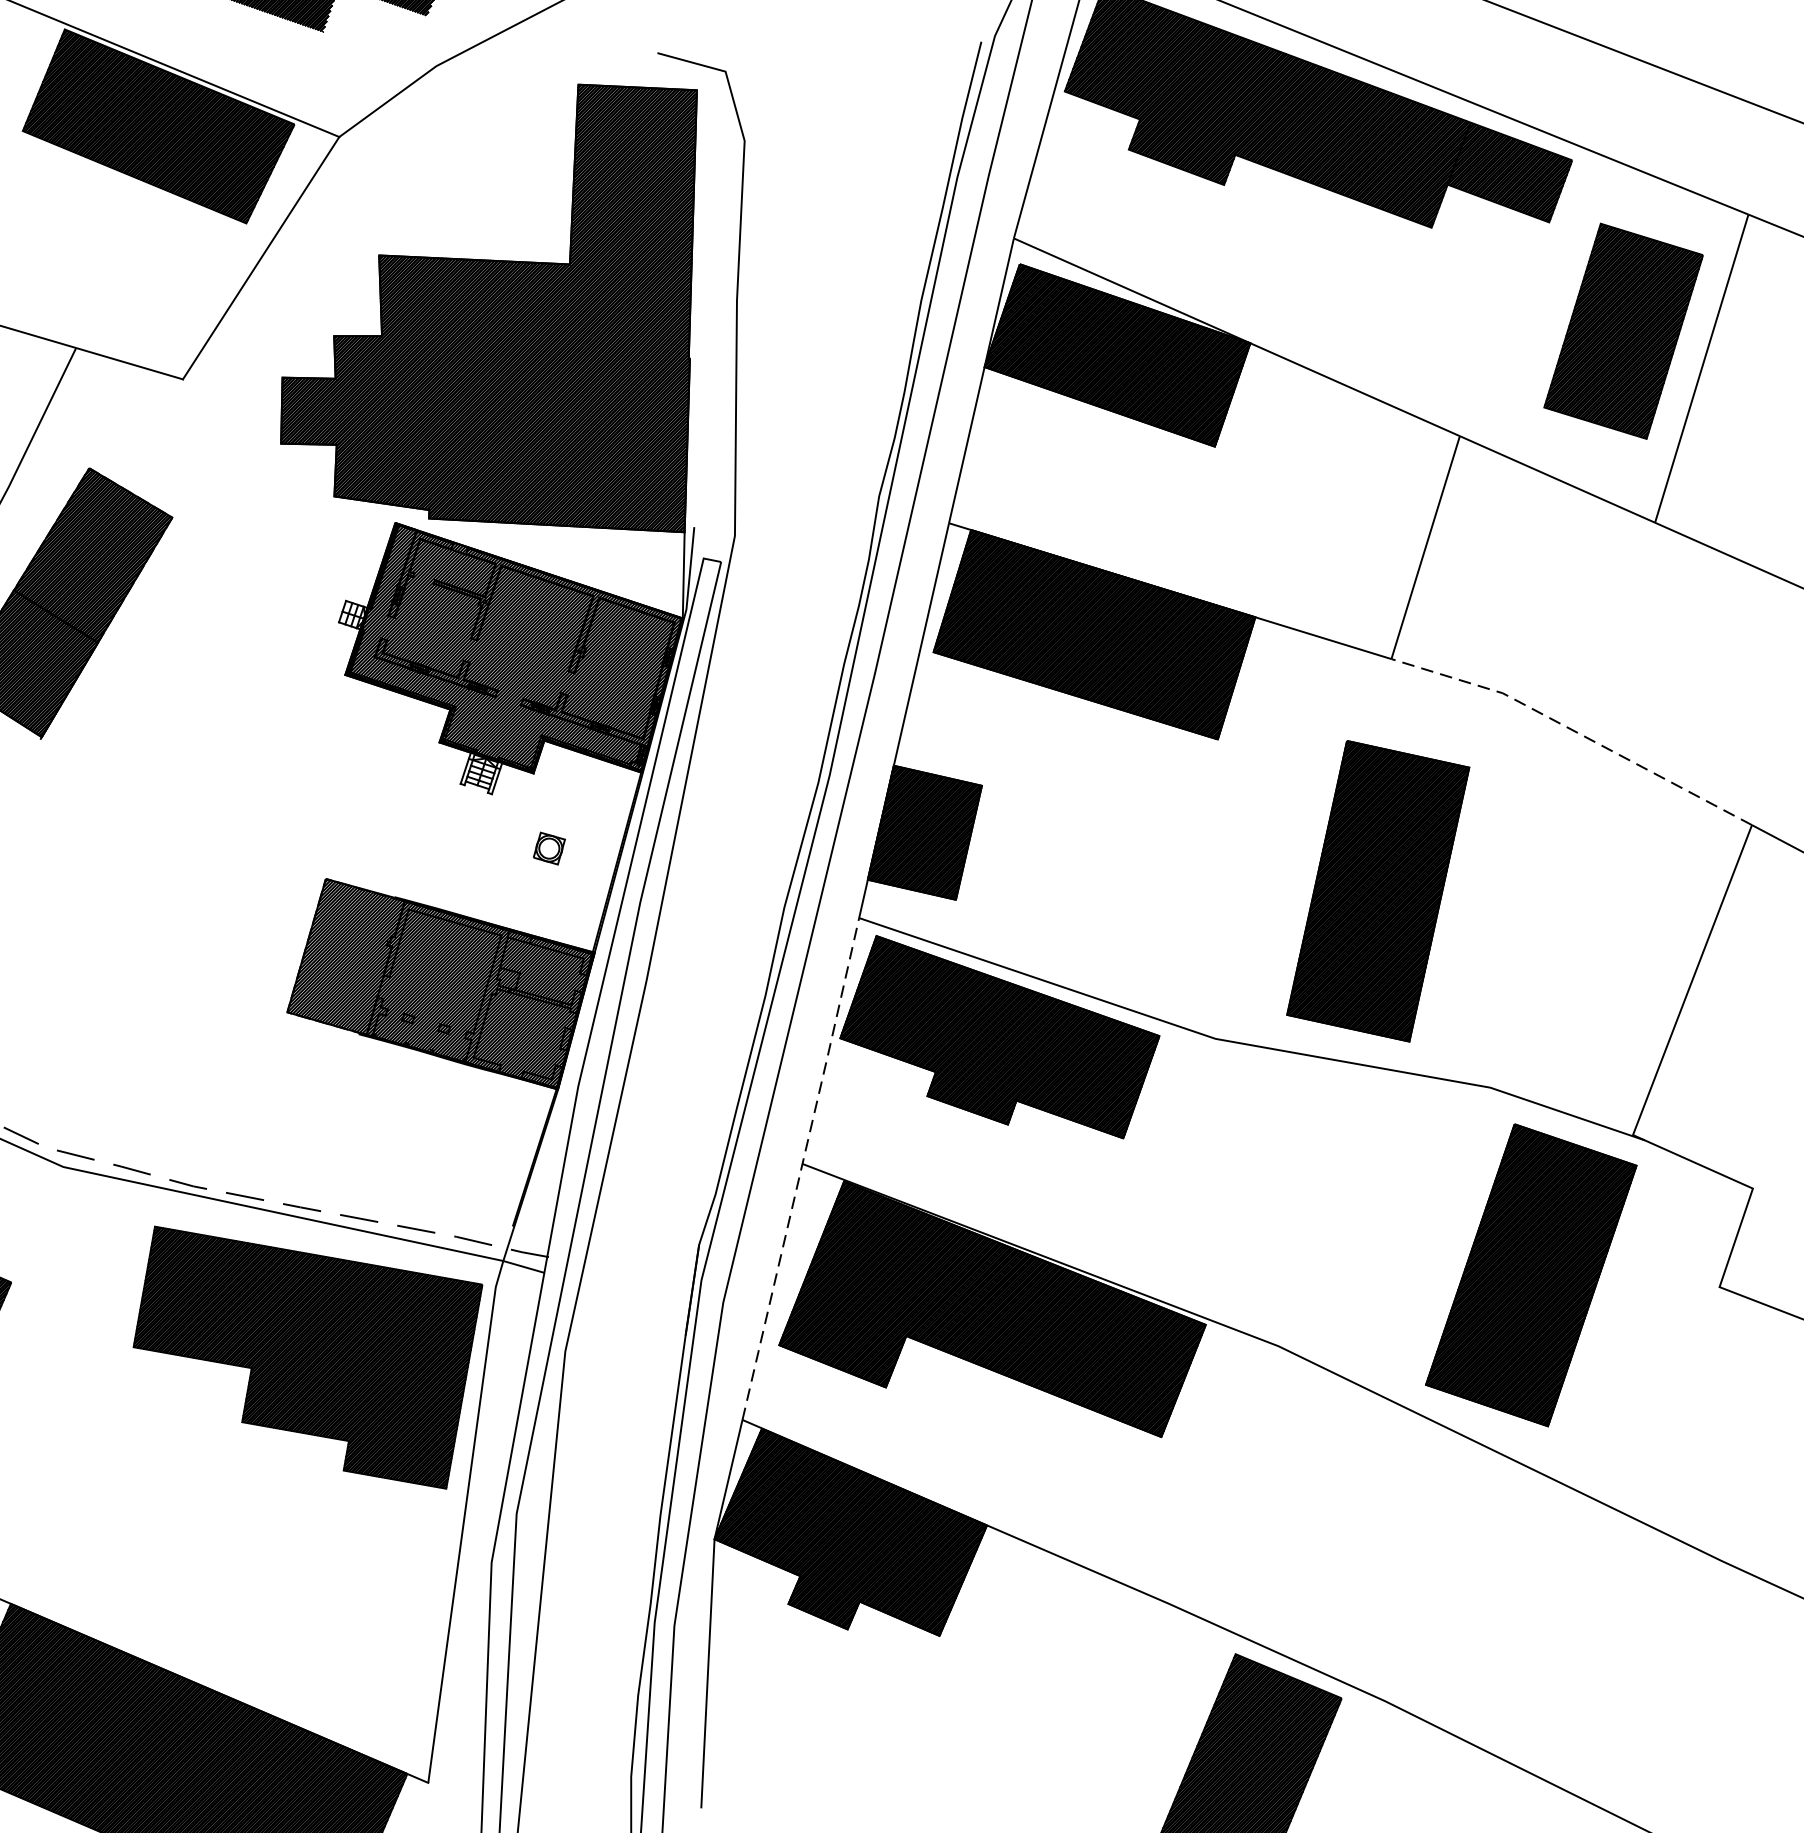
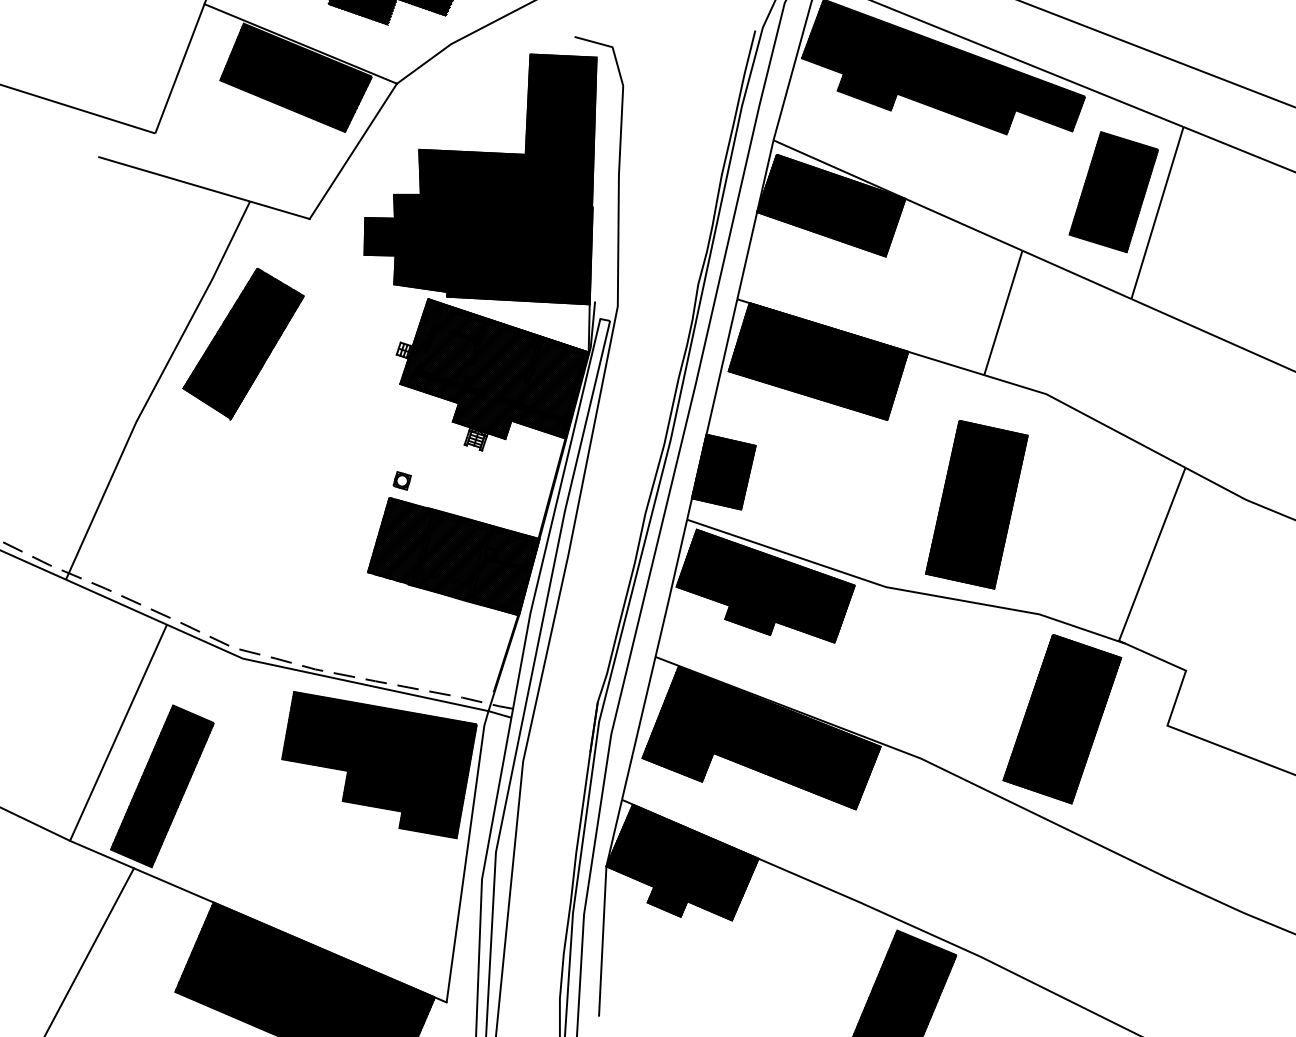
line: (1574, 731) -> (1086, 415), dashed -> solid
part: (548, 847) -> (401, 480), moved
line: (802, 1168) -> (655, 659), dashed -> solid

